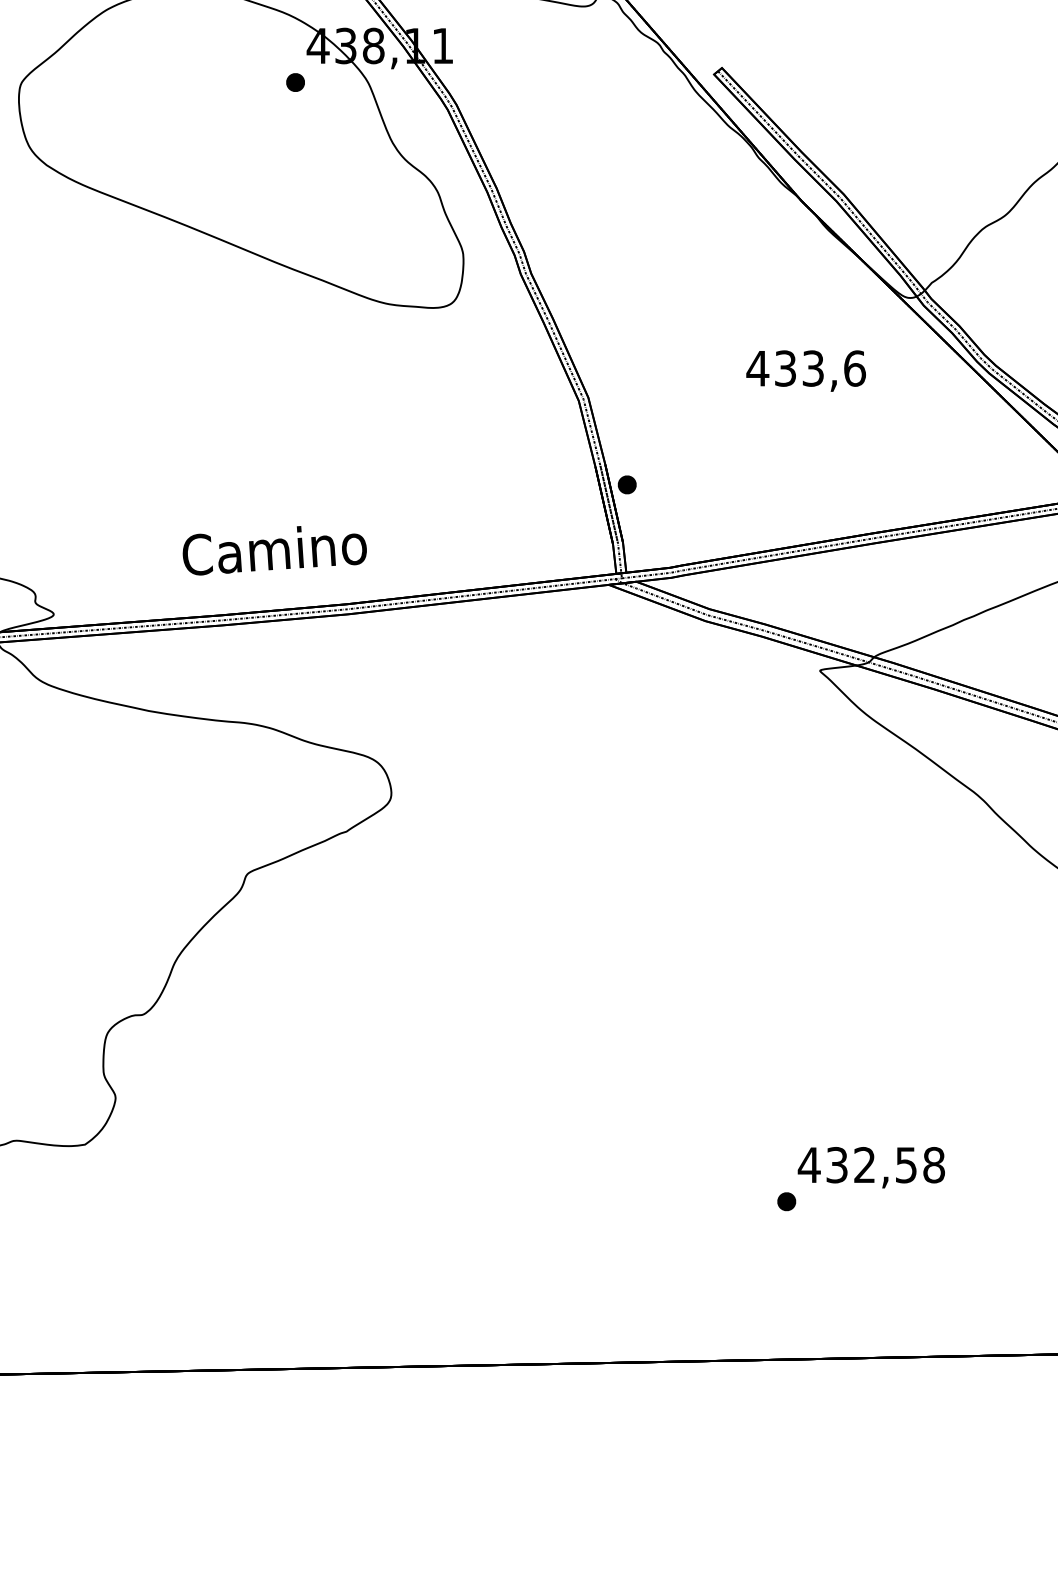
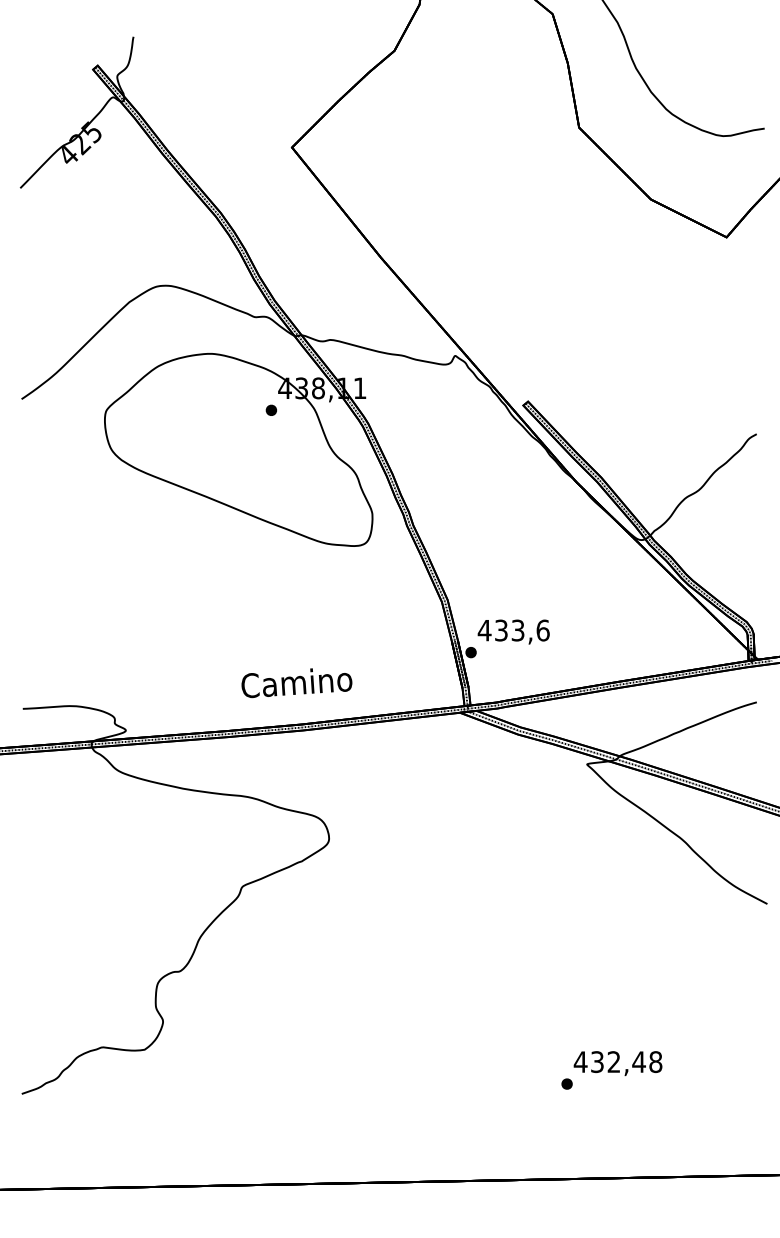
text: (805, 370) -> (513, 631), moved
text: (274, 551) -> (296, 683), moved
text: (905, 1165) -> (638, 1062), 432,58 -> 432,48

